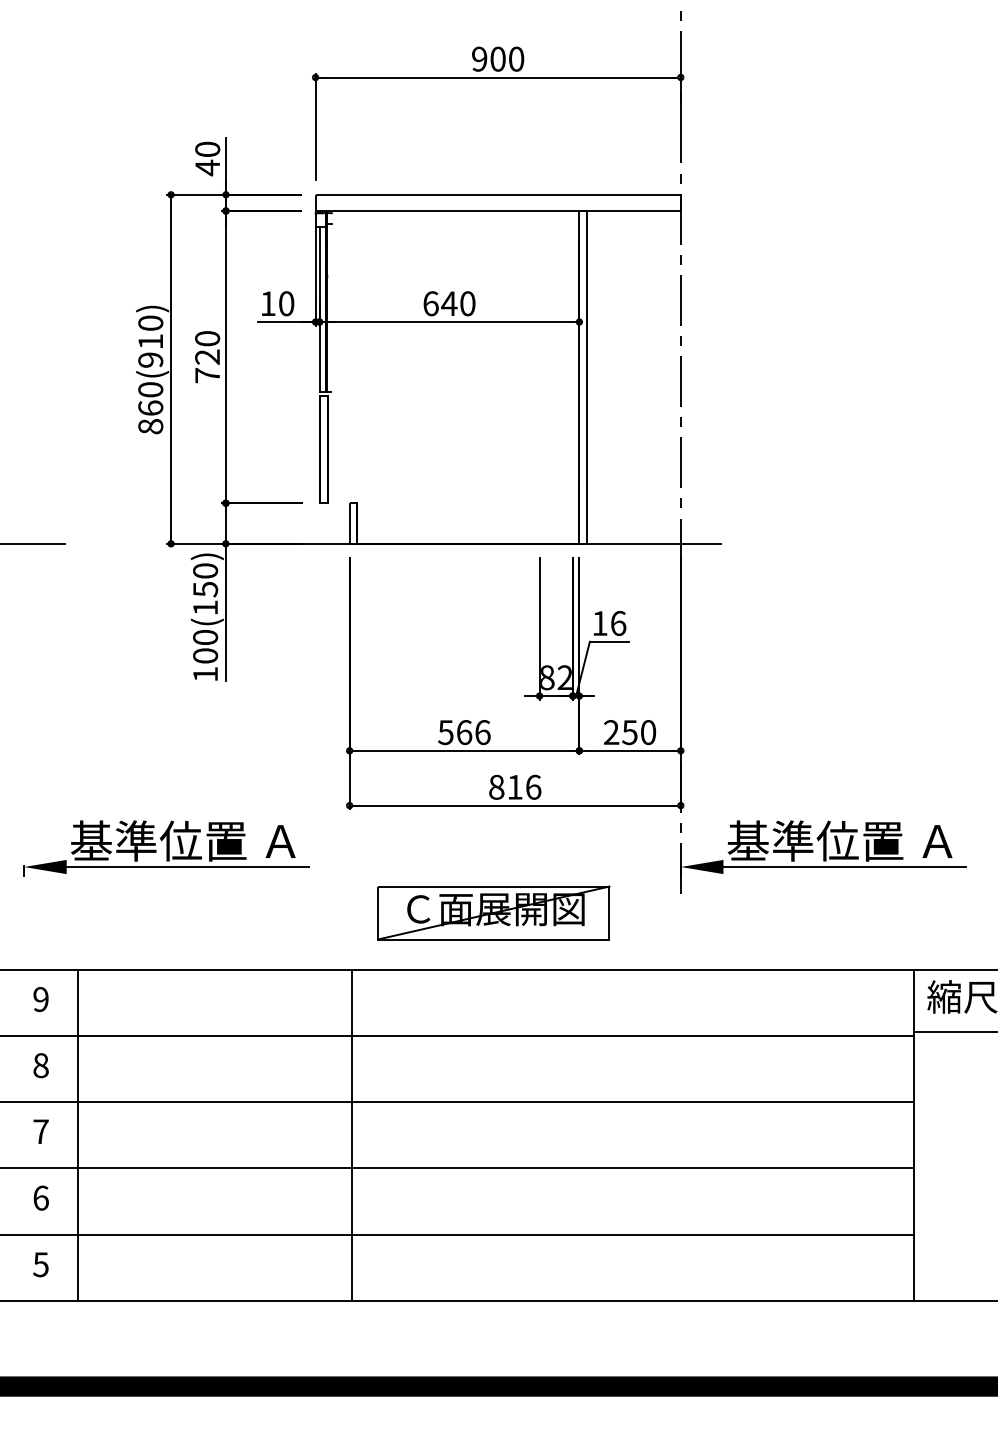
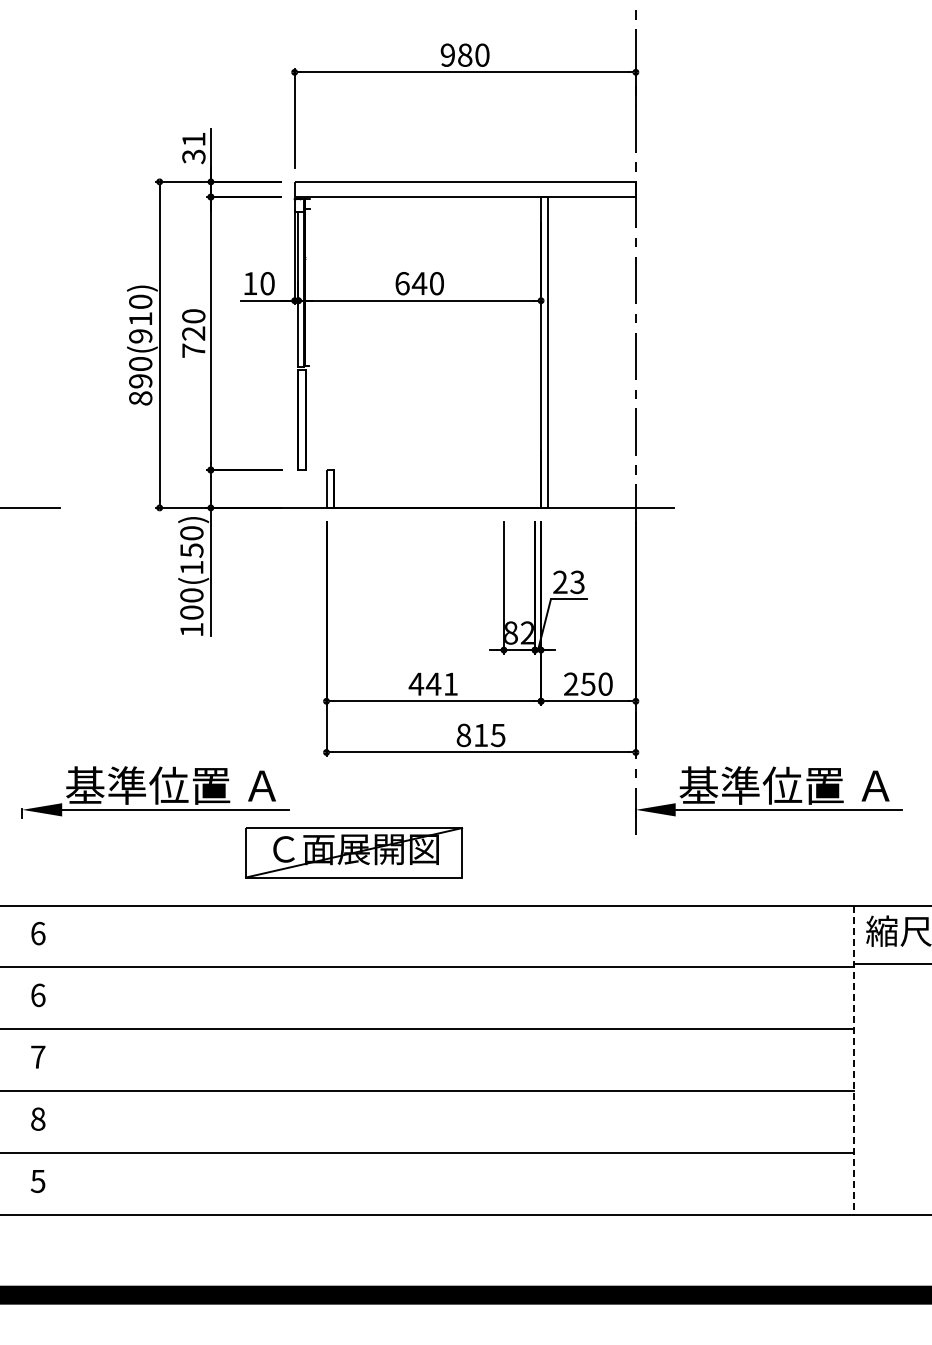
text: (498, 59) -> (465, 55), 900 -> 980
text: (207, 159) -> (193, 148), 40 -> 31
text: (150, 408) -> (140, 381), 860(910) -> 890(910)
text: (608, 623) -> (568, 582), 16 -> 23
text: (464, 731) -> (433, 683), 566 -> 441
text: (532, 787) -> (497, 735), 816 -> 815
part: (494, 912) -> (354, 852), moved
text: (41, 999) -> (38, 933), 9 -> 6
text: (41, 1064) -> (38, 994), 8 -> 6
line: (77, 1135) -> (72, 1060), removed
line: (351, 1135) -> (328, 1060), removed
line: (914, 1135) -> (854, 1060), solid -> dashed
text: (41, 1197) -> (38, 1118), 6 -> 8

